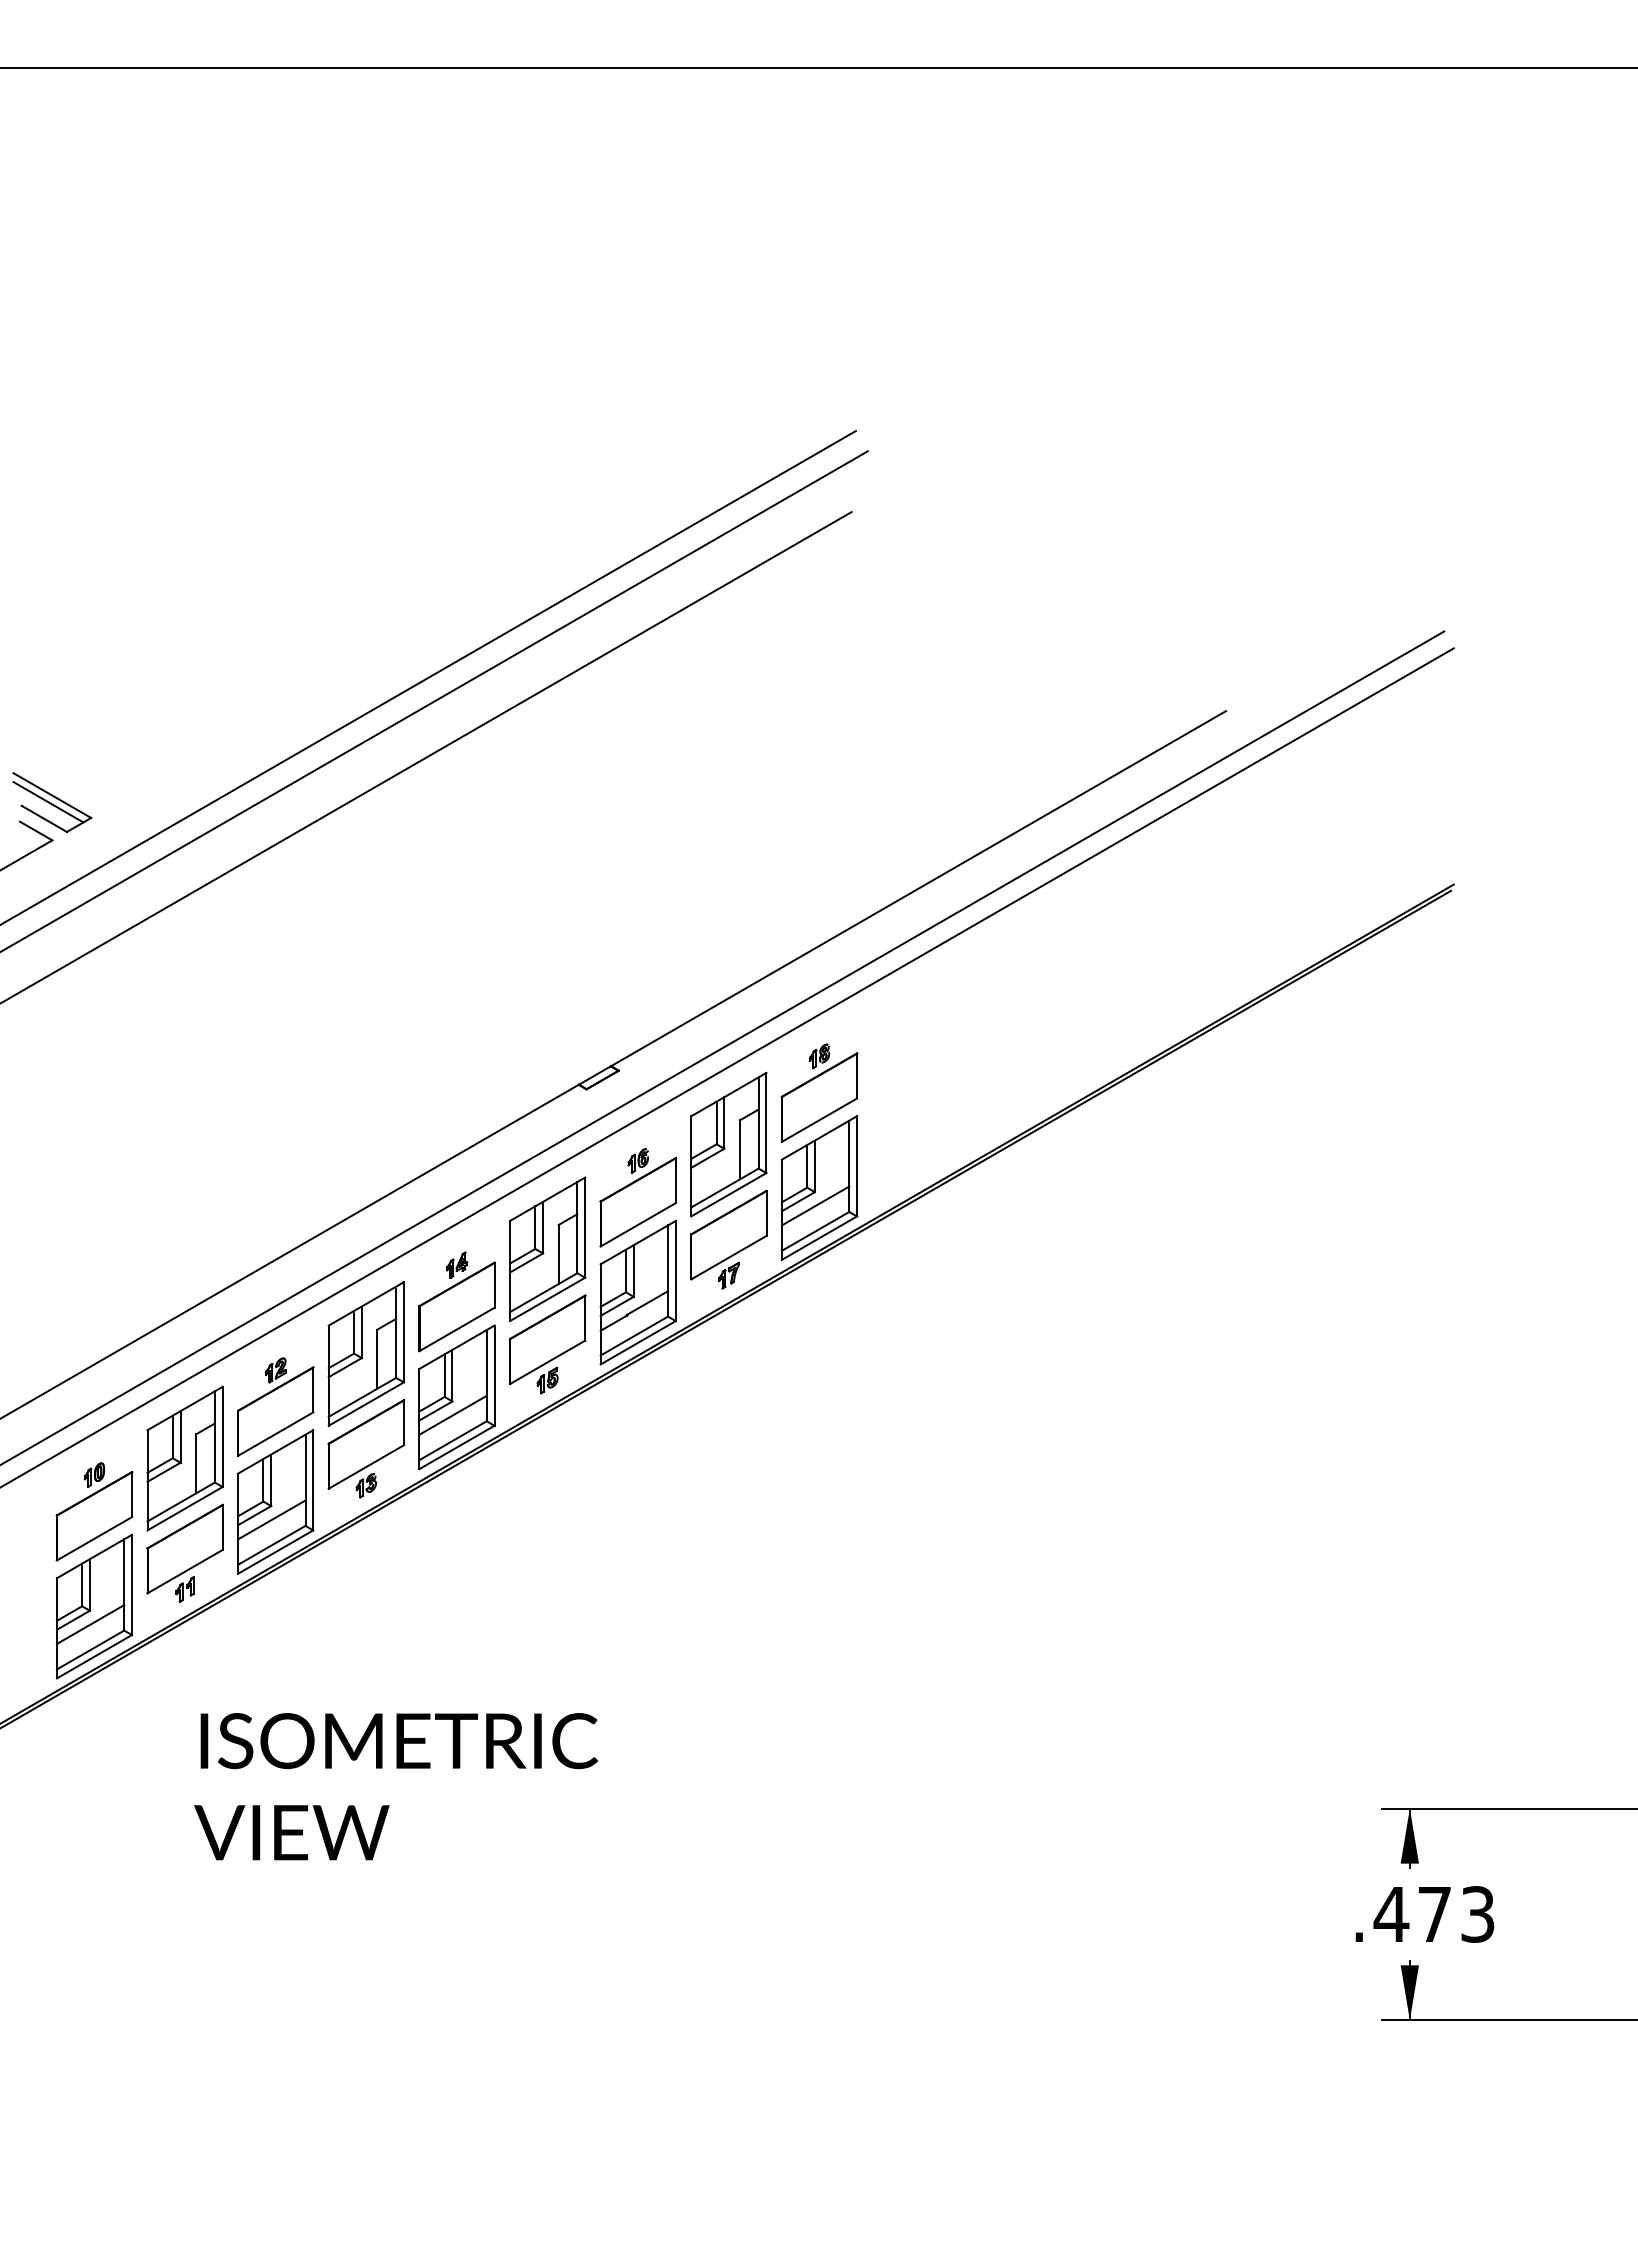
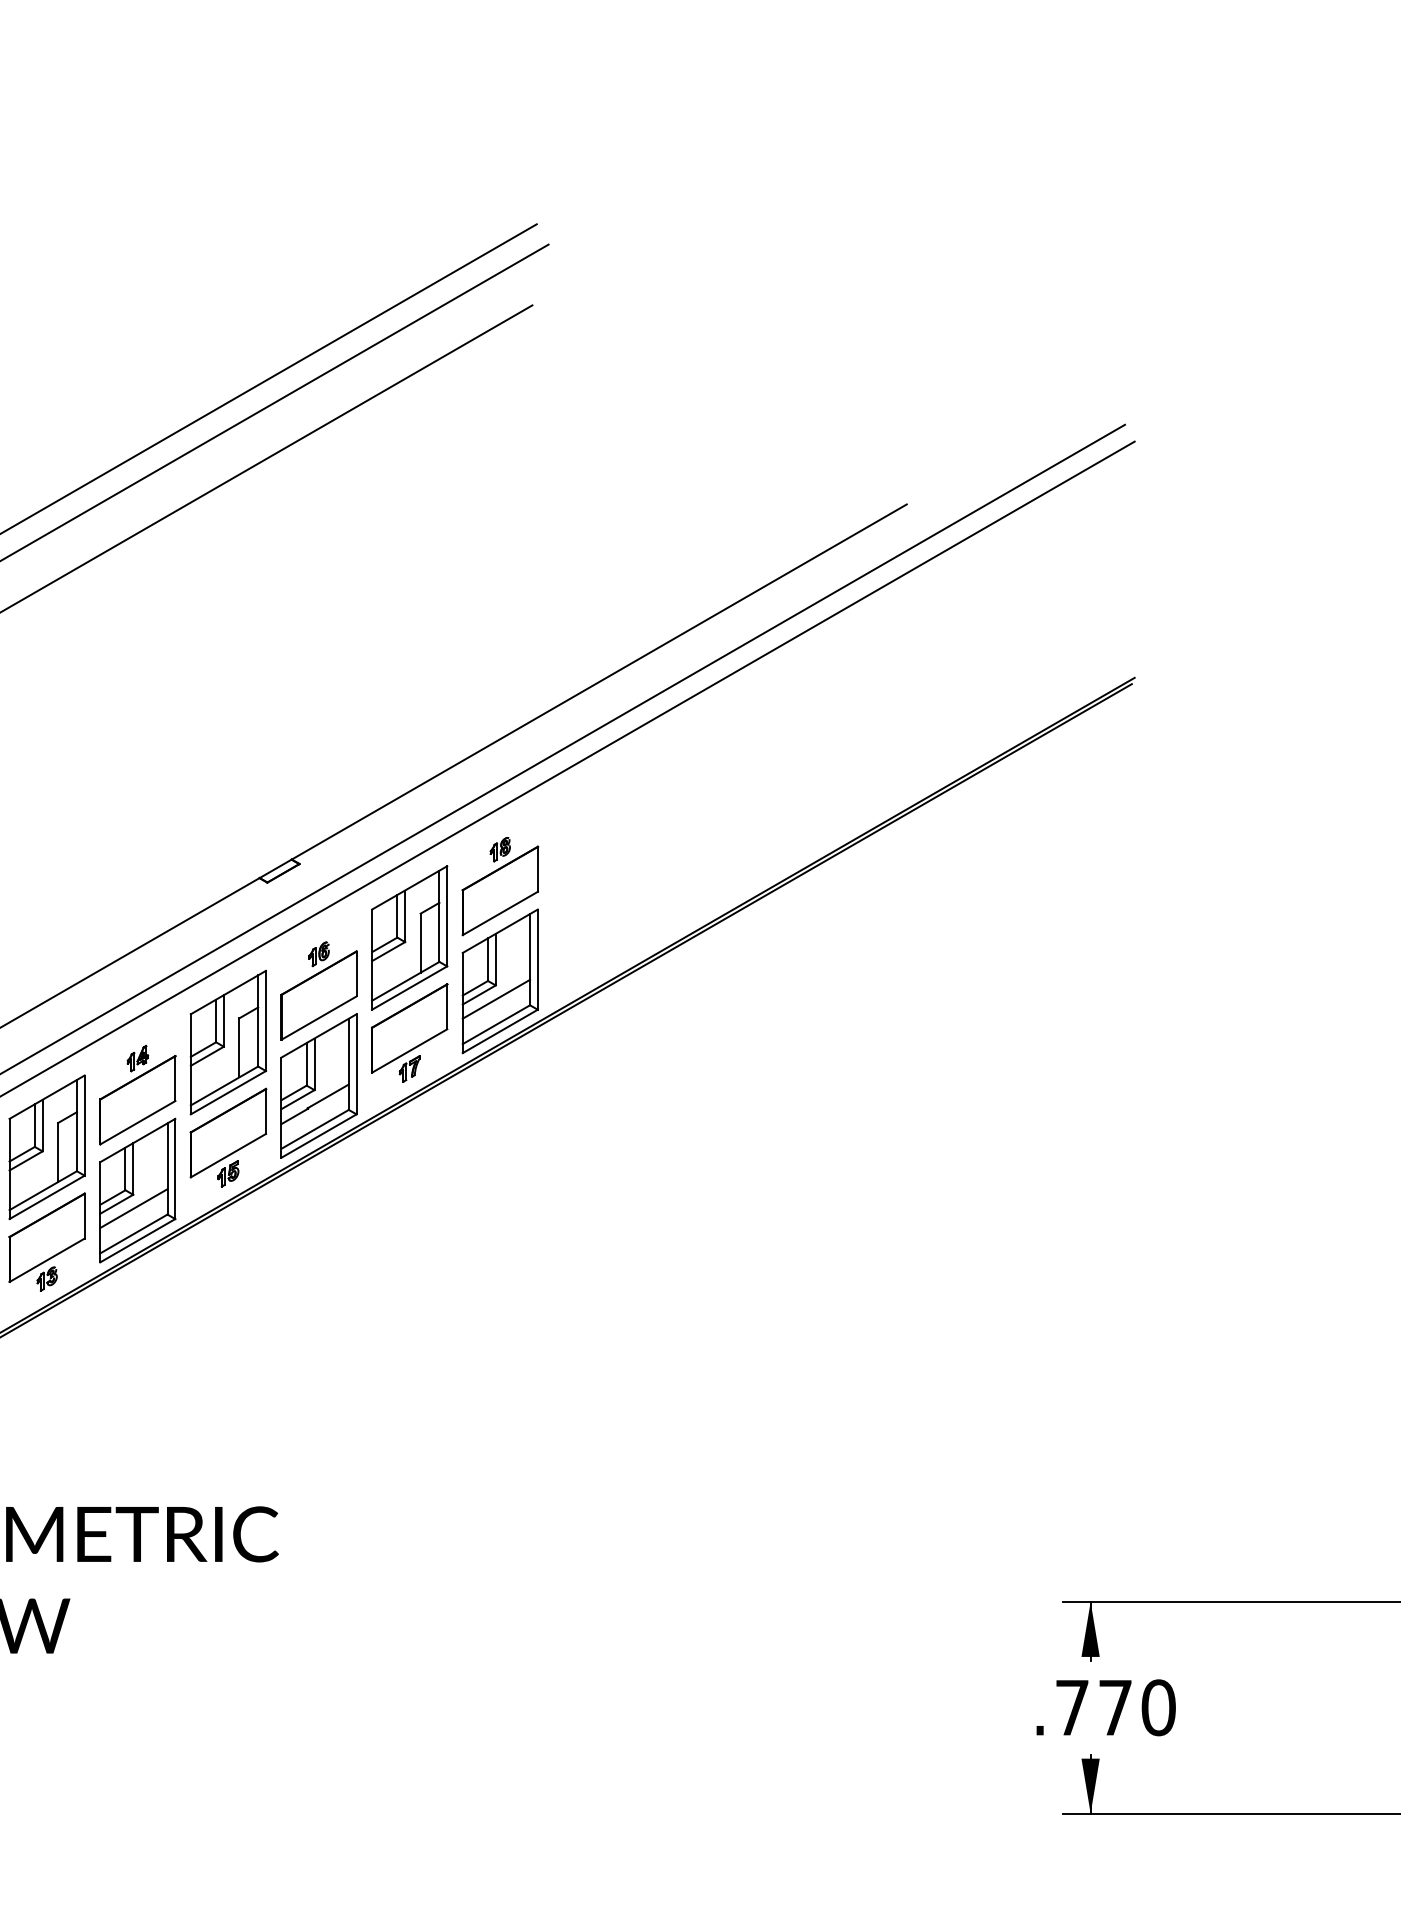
text: (1434, 1914) -> (1115, 1707), .473 -> .770

